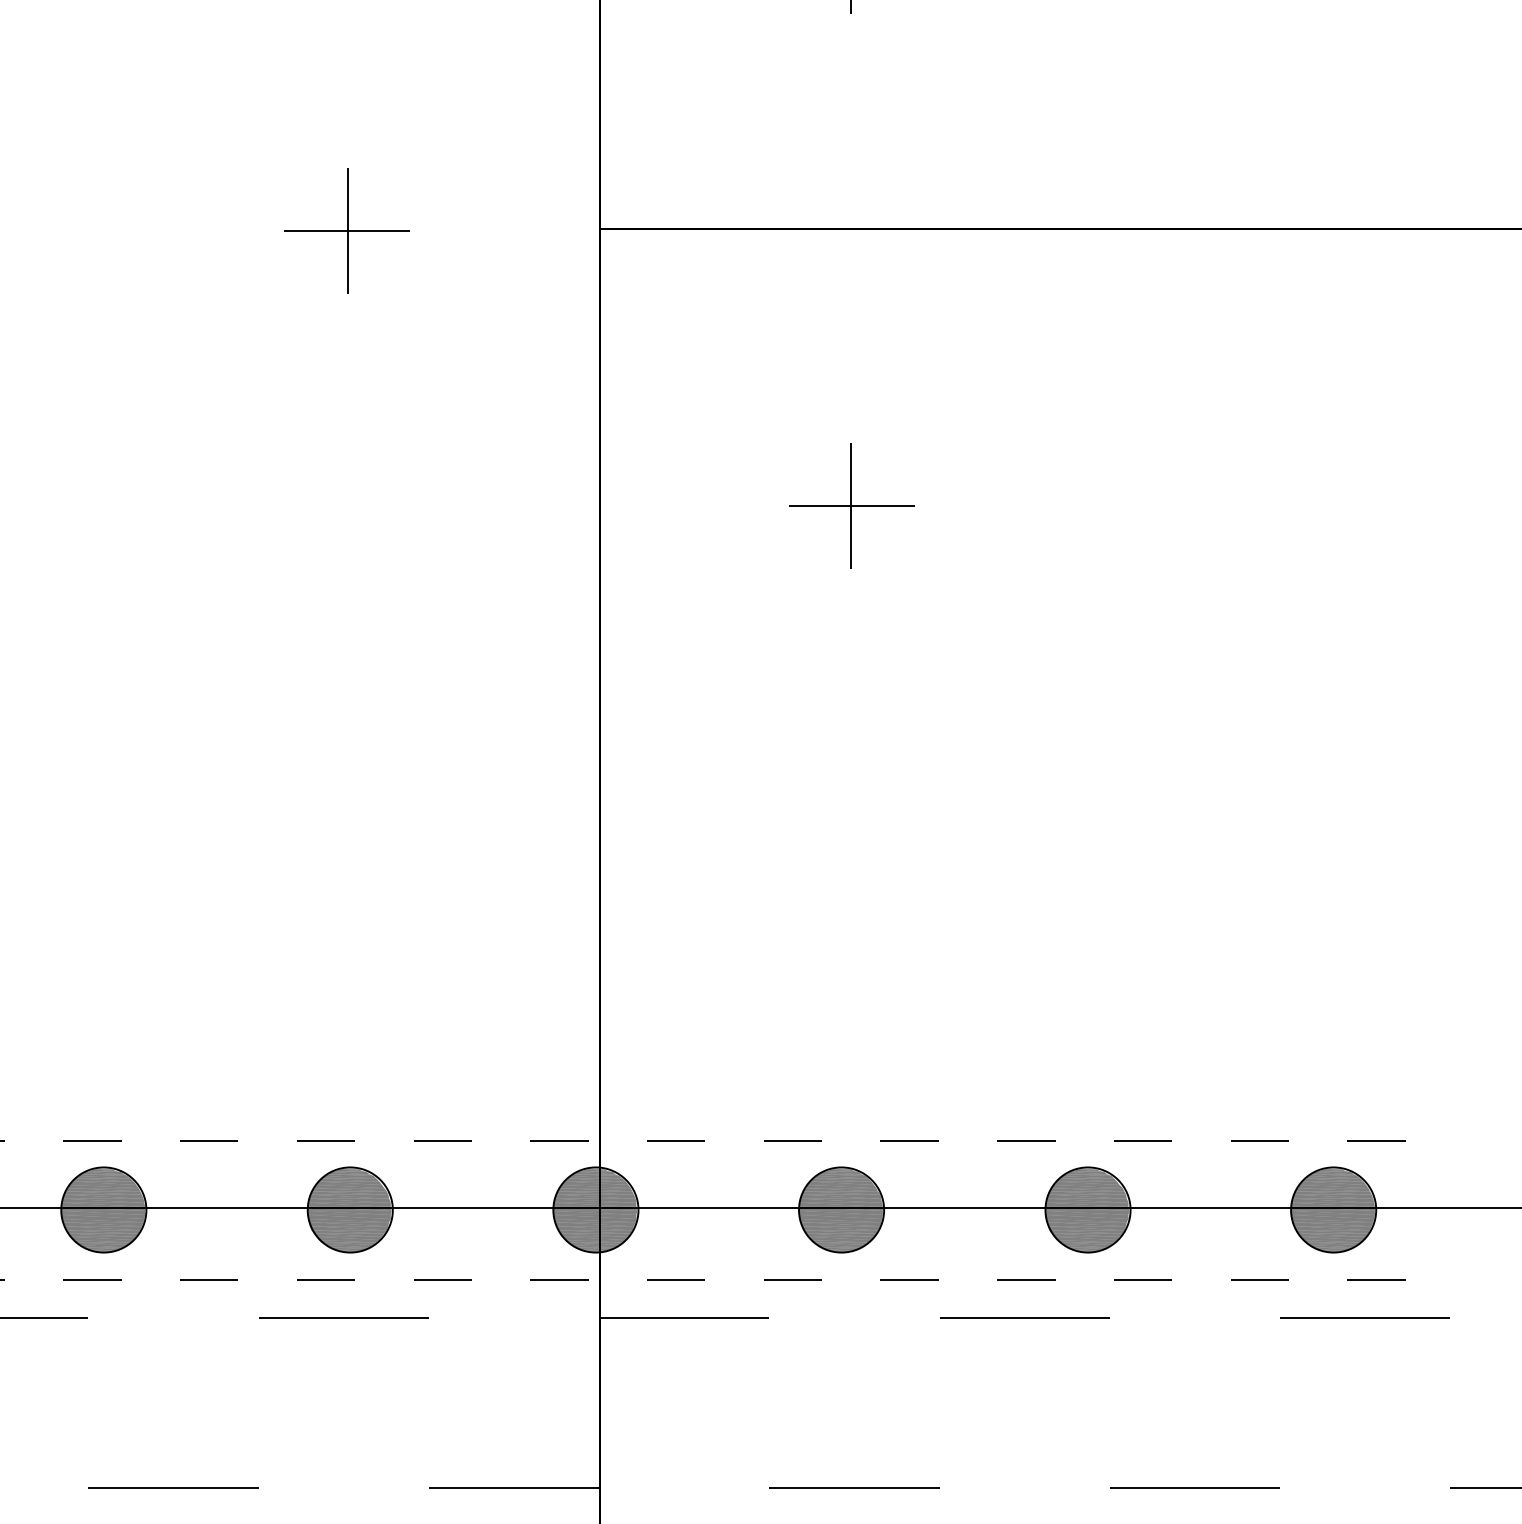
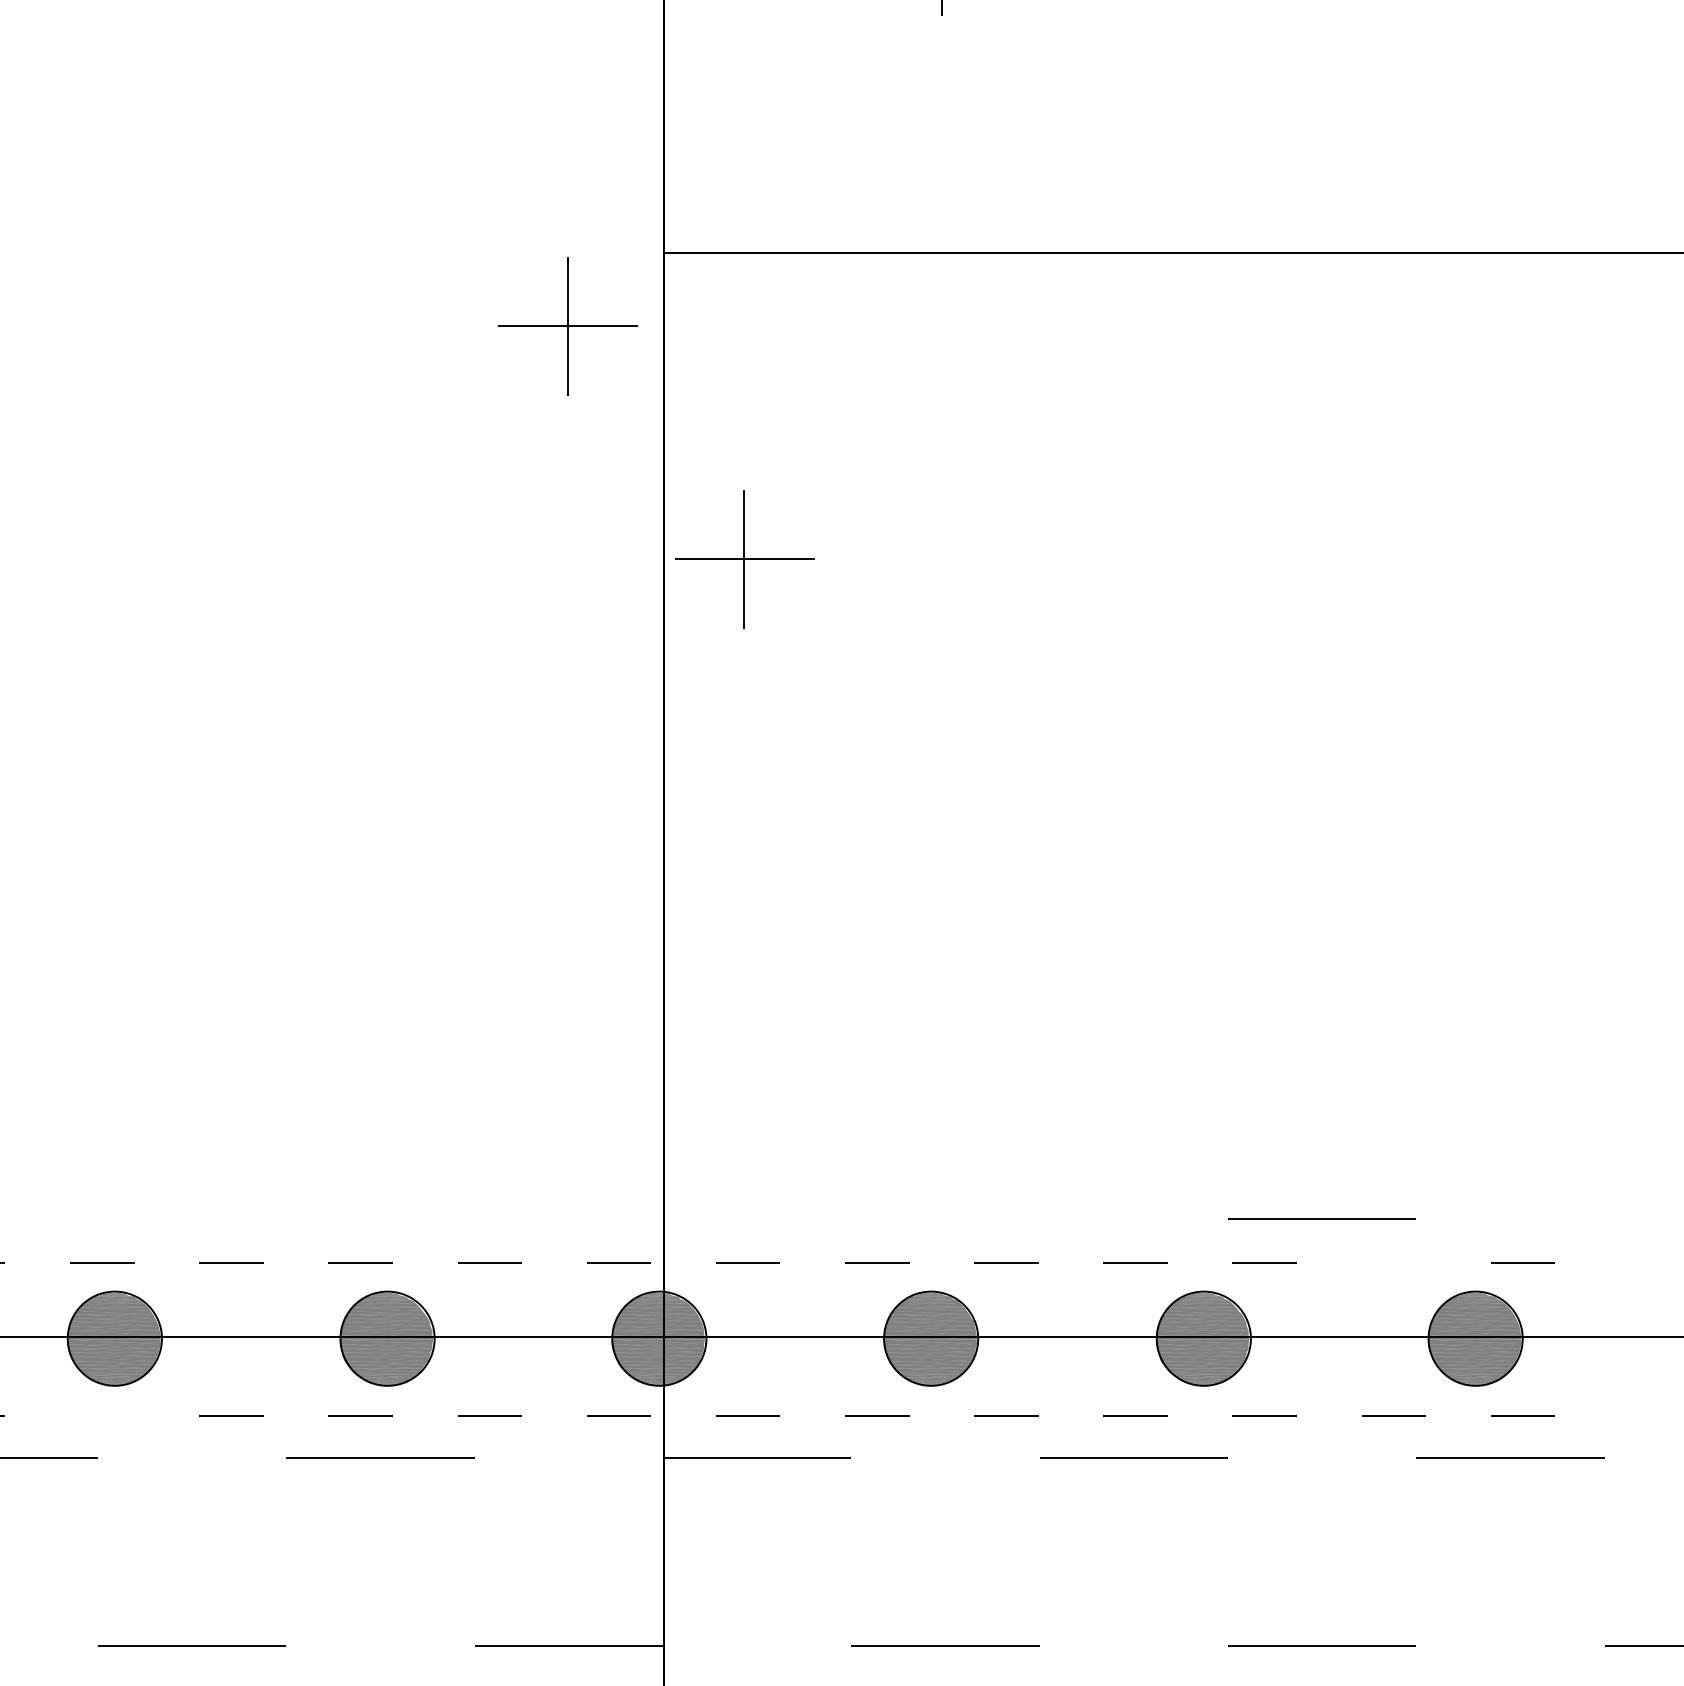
part: (346, 230) -> (567, 325), moved
part: (851, 505) -> (744, 559), moved
line: (1194, 1101) -> (1321, 1218), added
line: (1259, 1140) -> (1393, 1261), removed
line: (92, 1279) -> (102, 1415), removed

